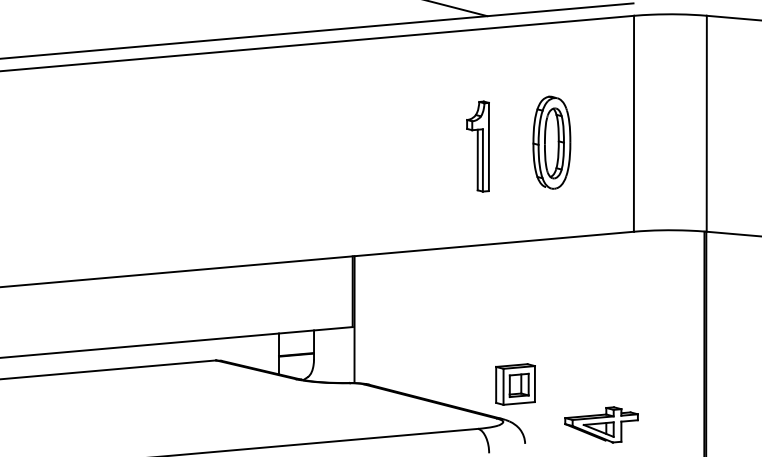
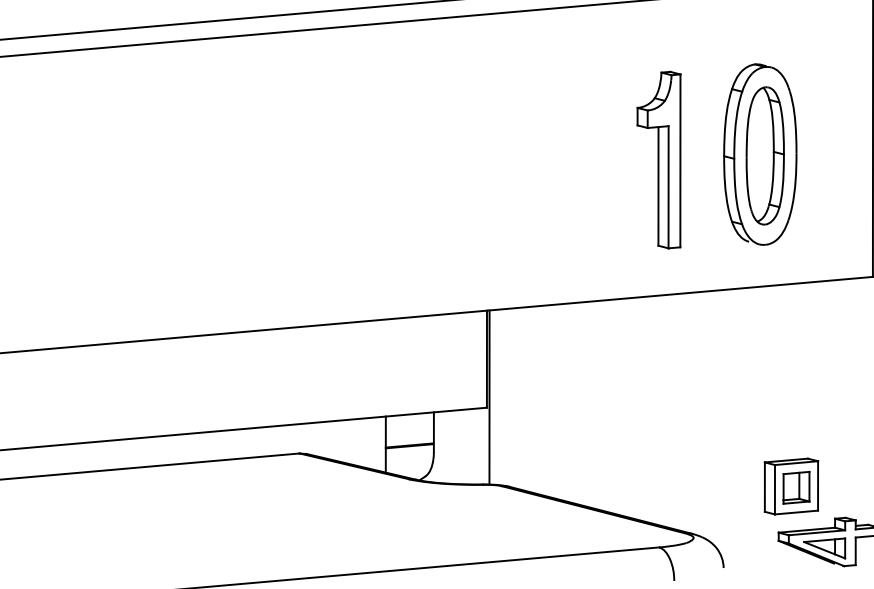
part: (551, 142) -> (759, 154), size x1.43
part: (477, 146) -> (658, 159), size x1.43
part: (515, 384) -> (791, 486), moved

